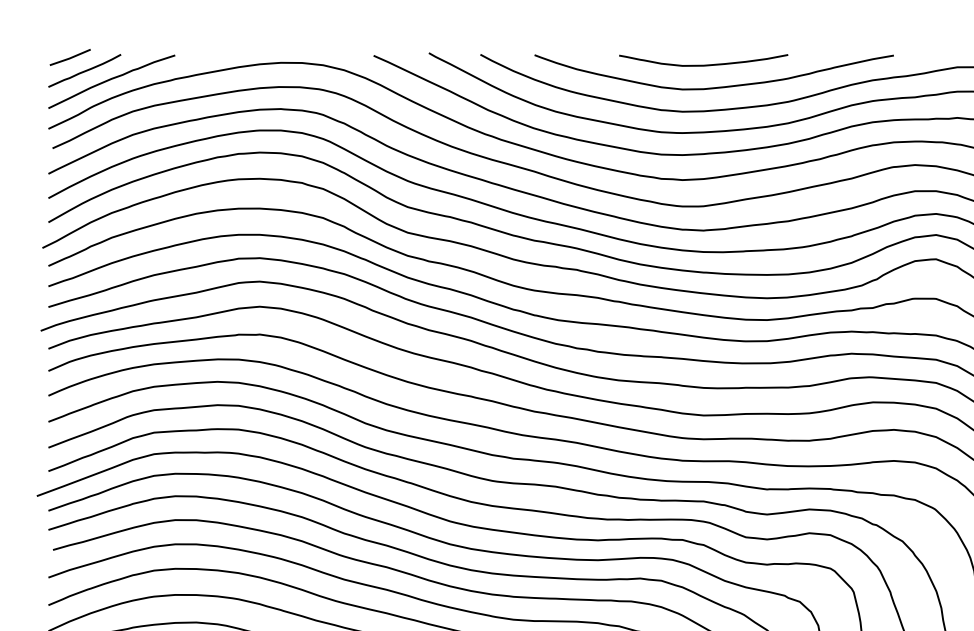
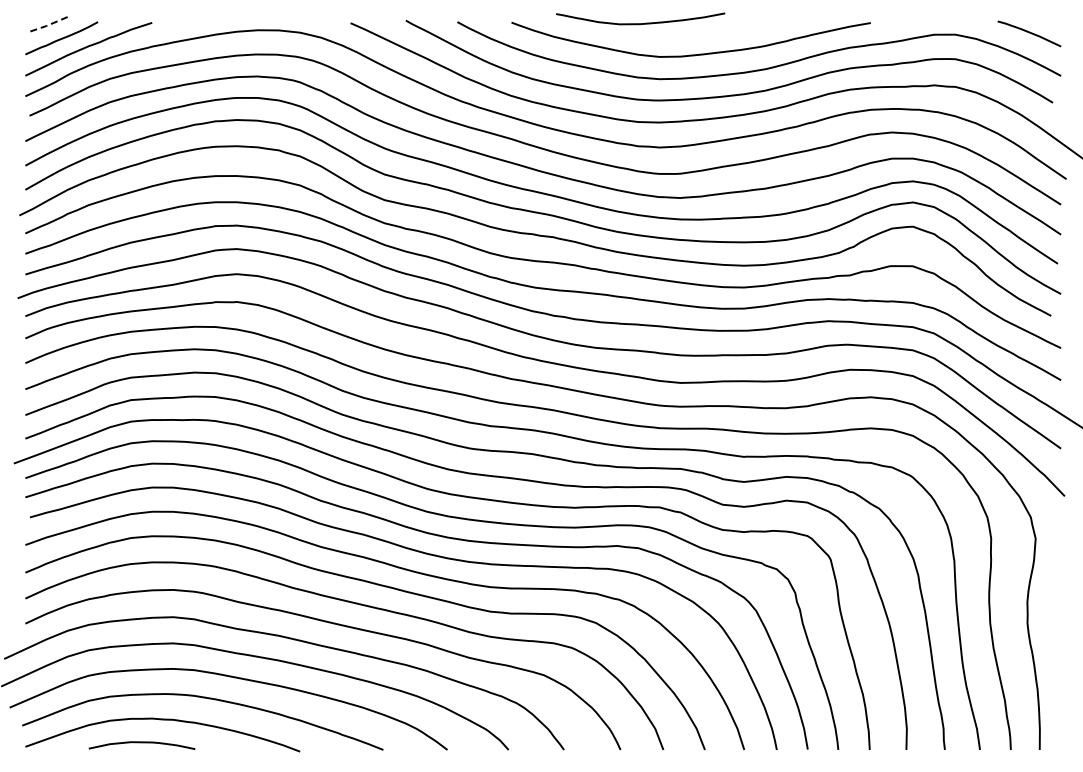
line: (69, 58) -> (46, 25), solid -> dashed
curve: (703, 65) -> (640, 23), moved

